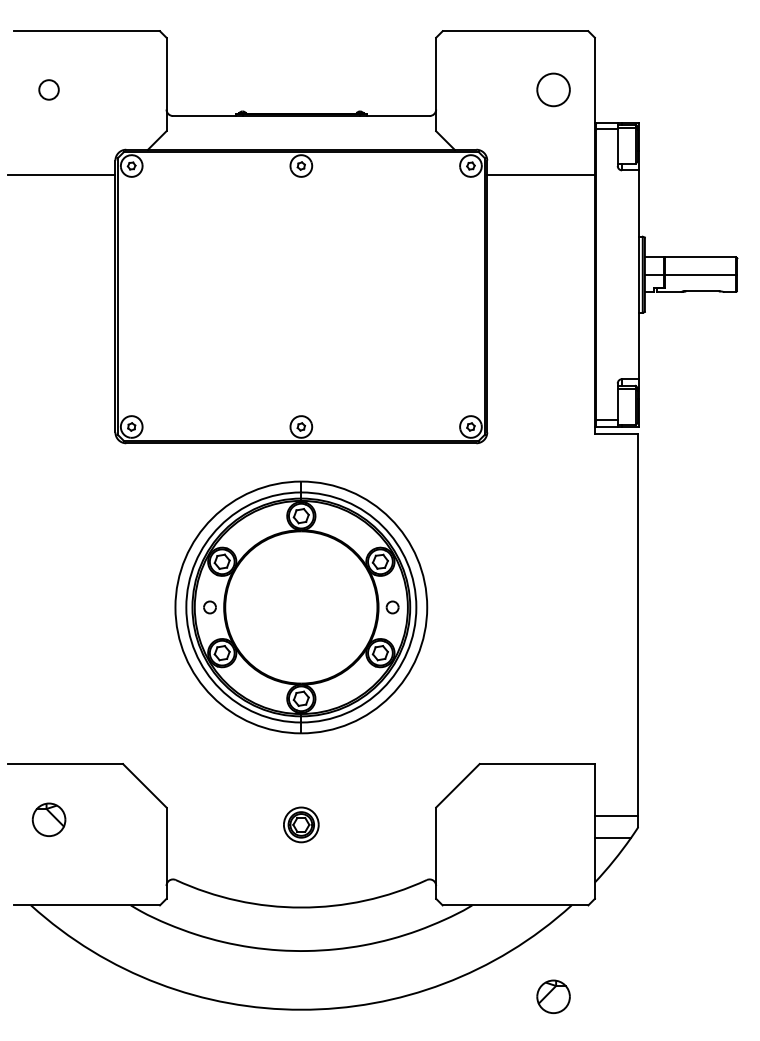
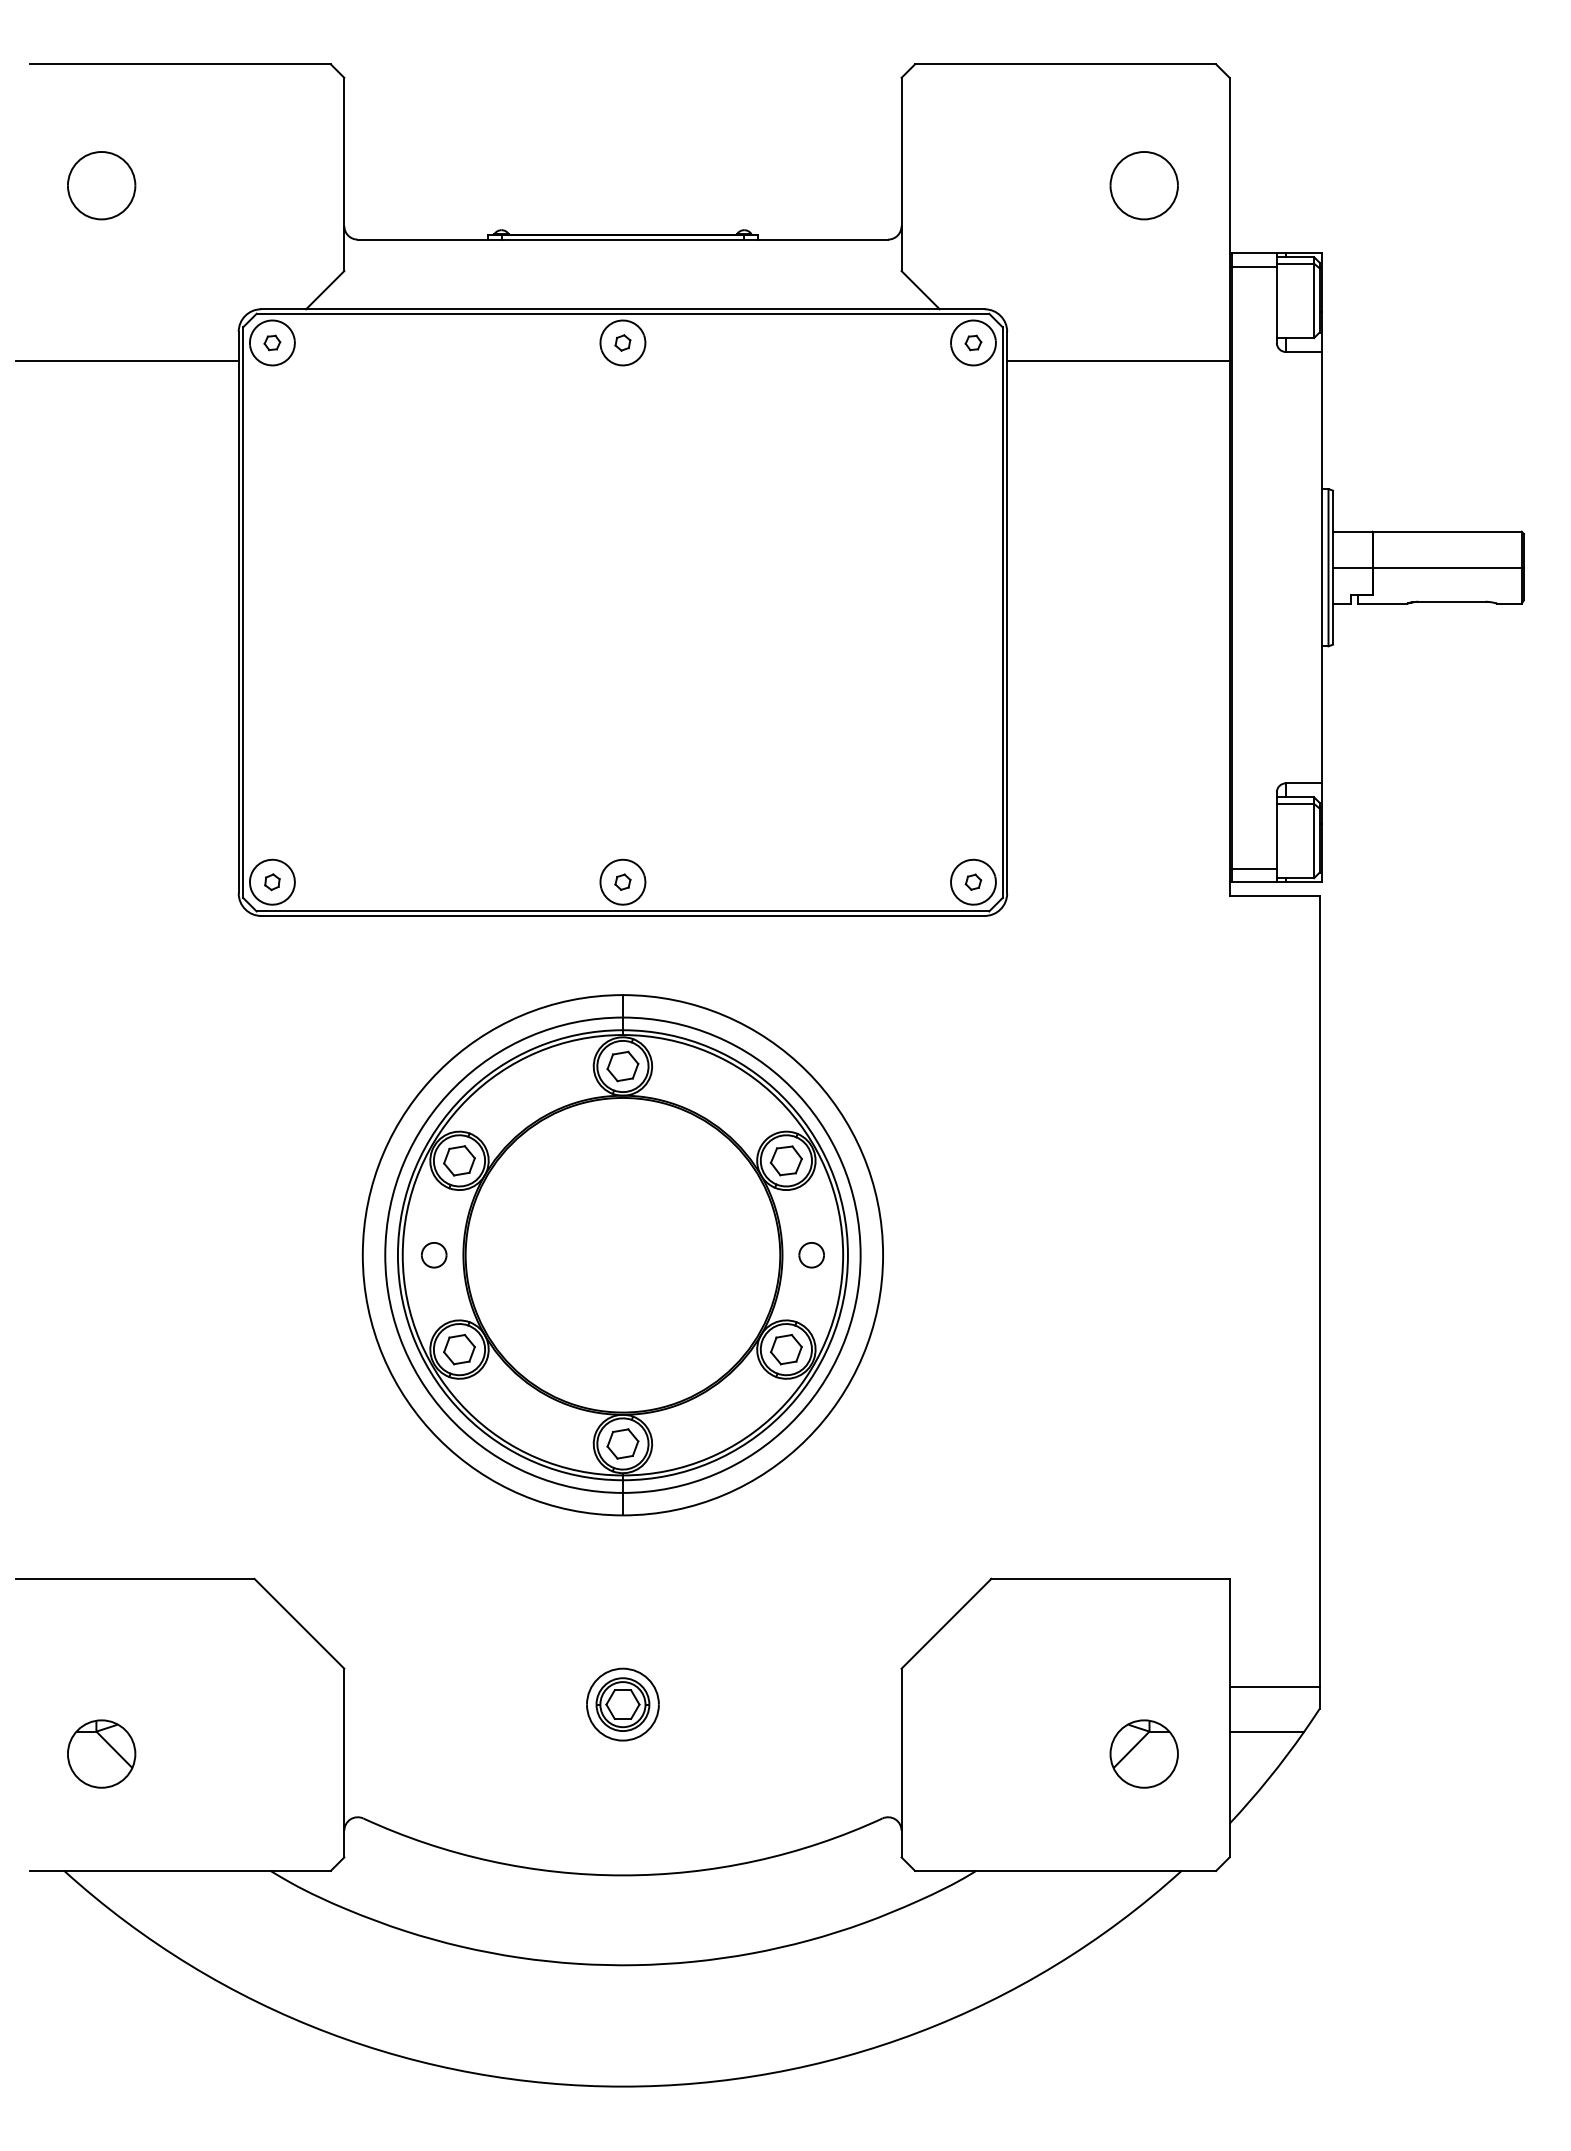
part: (48, 89) -> (100, 184), size x1.67
part: (48, 819) -> (100, 1753), moved
part: (553, 996) -> (1144, 1753), moved

